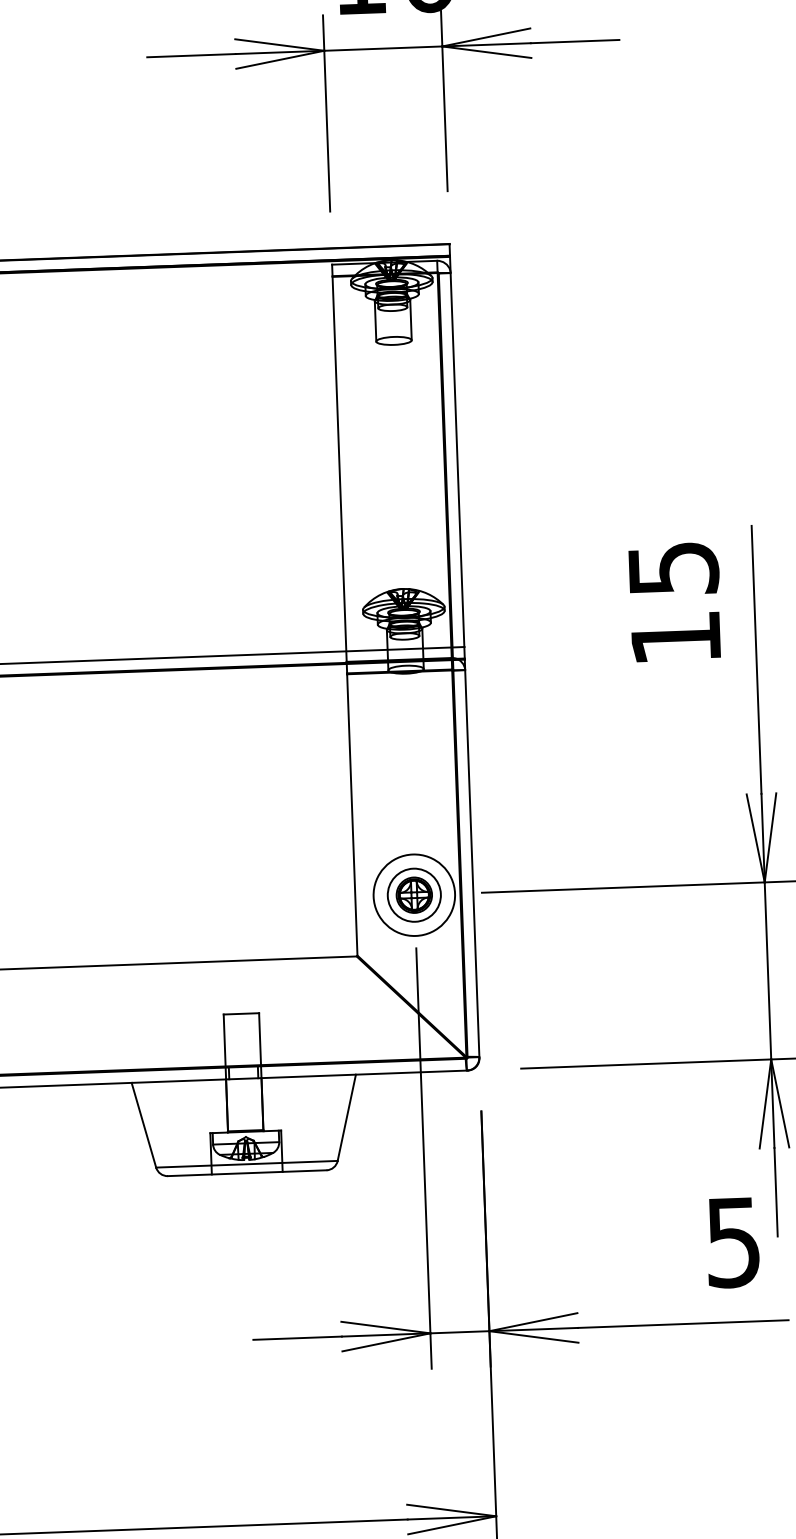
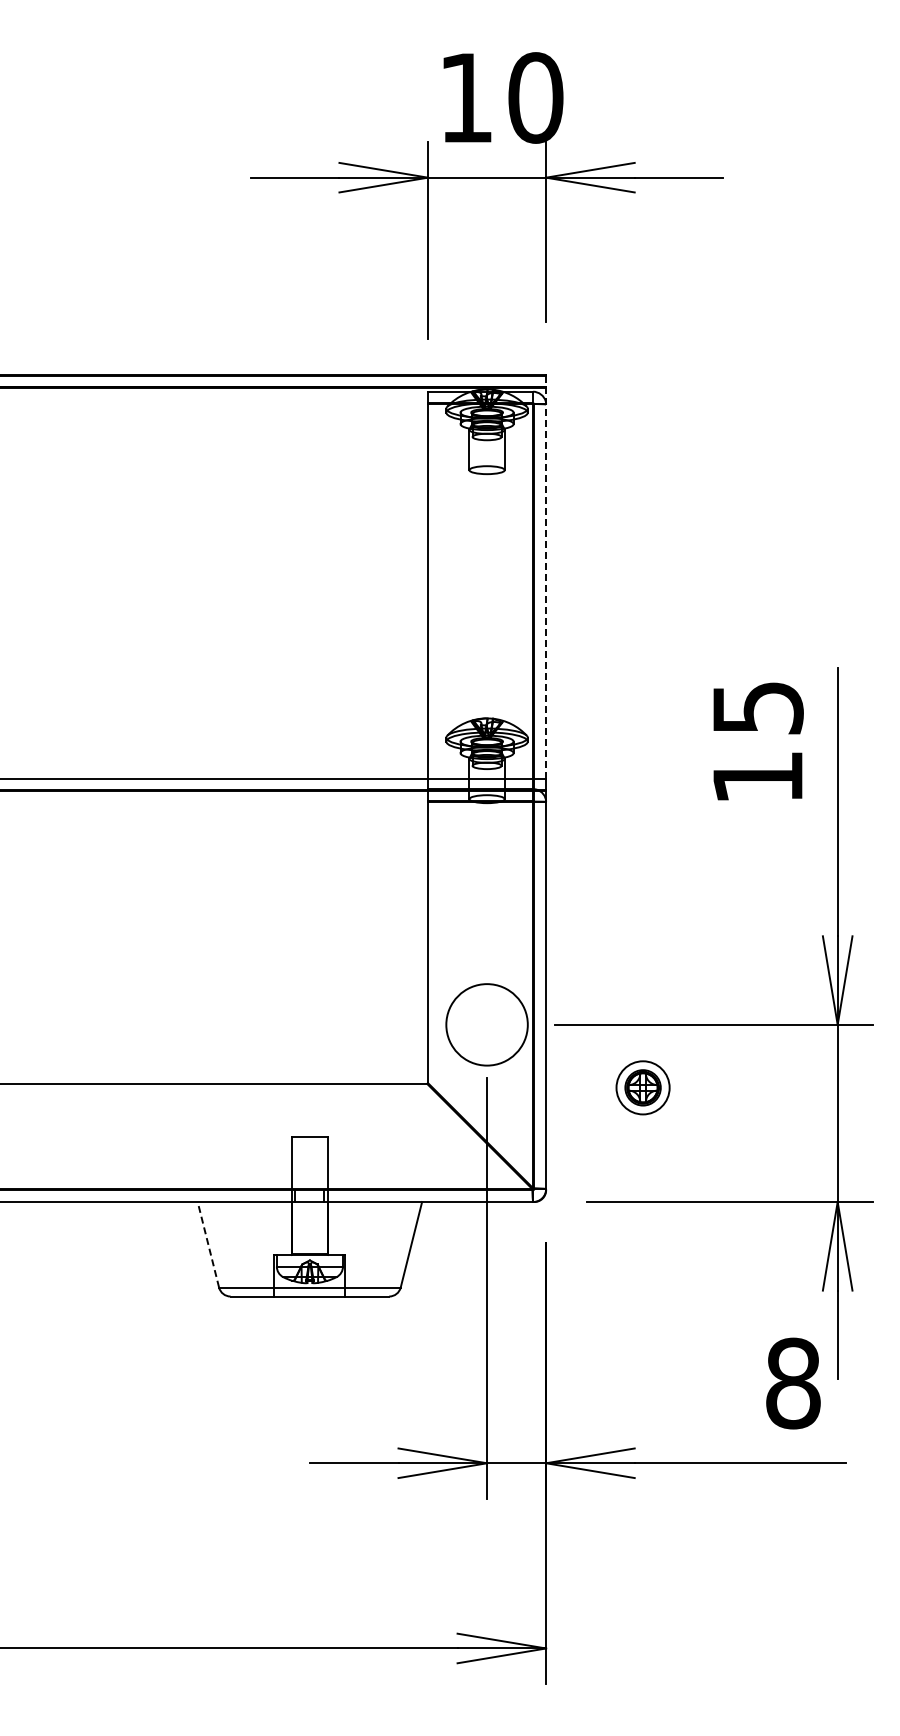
line: (457, 445) -> (546, 577), solid -> dashed
part: (413, 894) -> (642, 1087), moved
line: (144, 1124) -> (208, 1244), solid -> dashed
text: (733, 1242) -> (793, 1383), 5 -> 8

